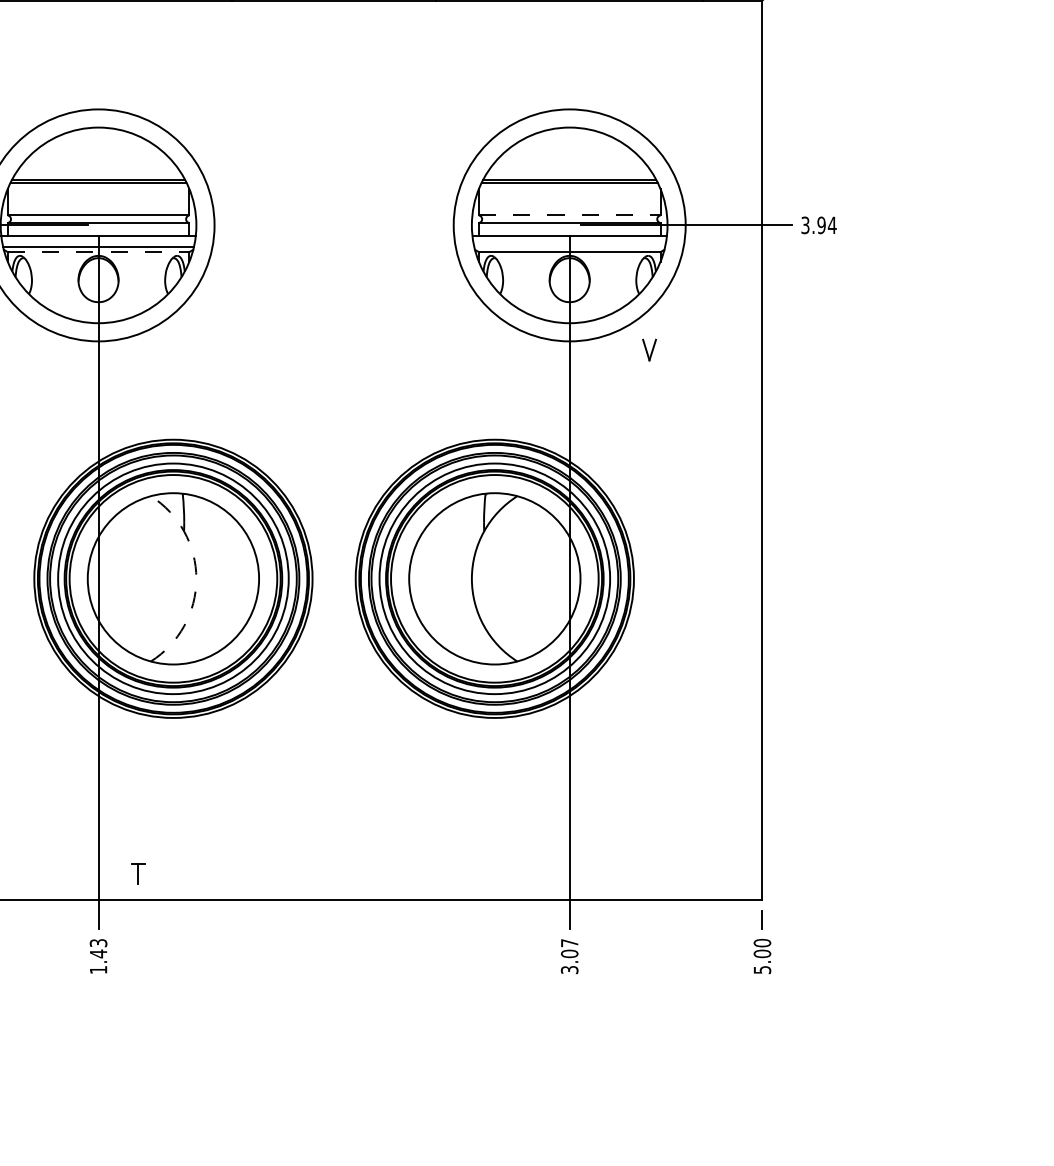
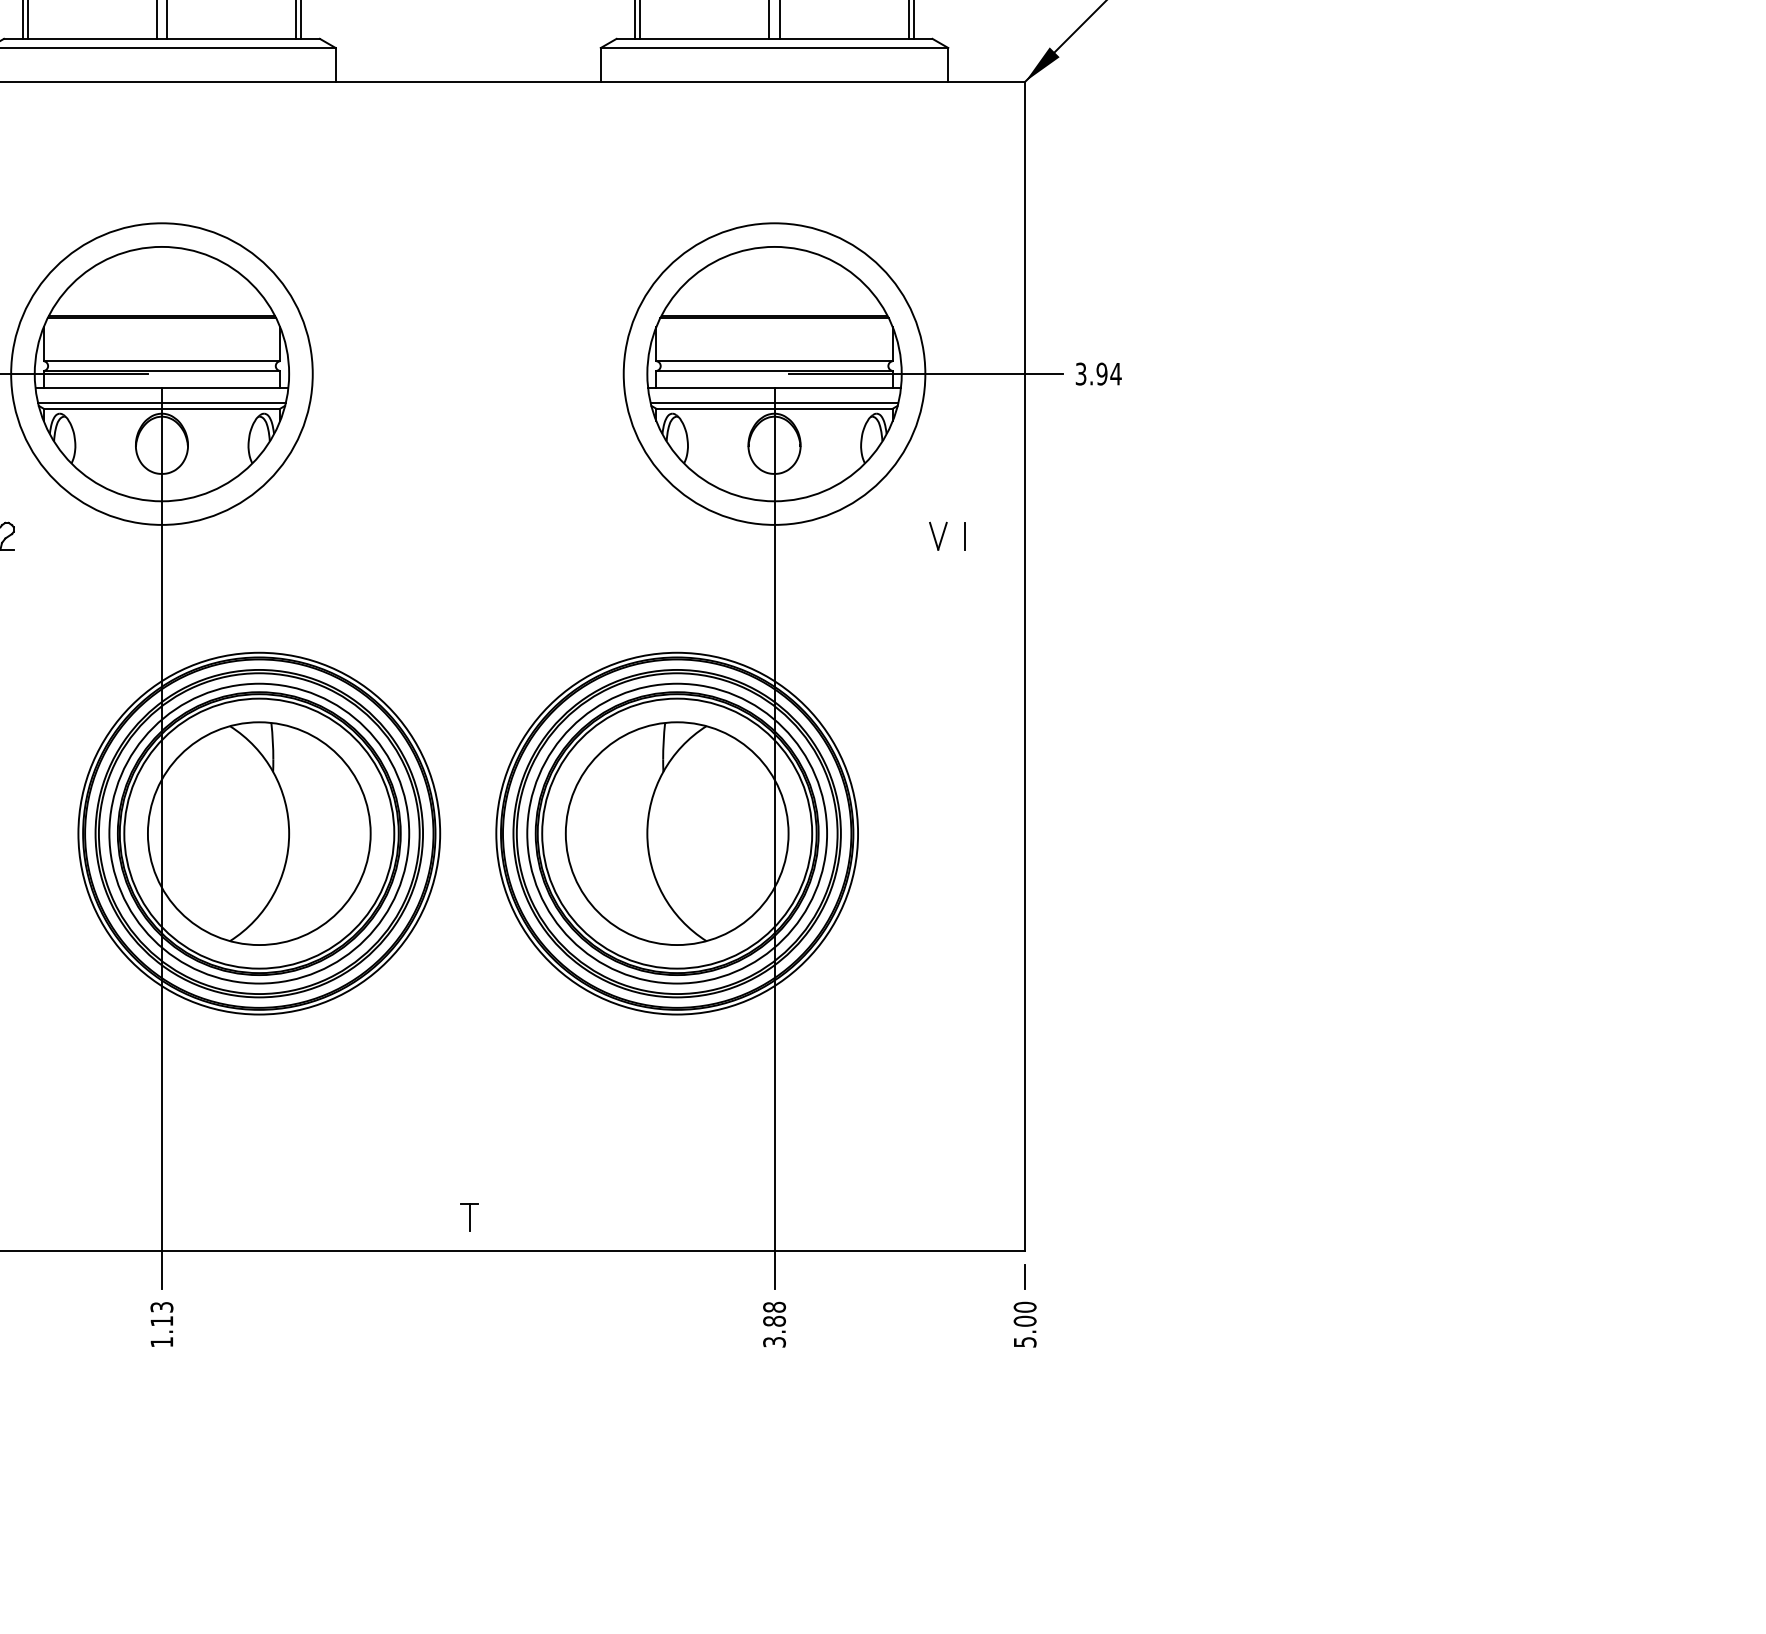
line: (570, 215) -> (775, 361), dashed -> solid
line: (569, 247) -> (774, 402), added
line: (98, 251) -> (162, 408), dashed -> solid
part: (649, 349) -> (938, 535), moved
line: (716, 349) -> (965, 535), added
arc: (196, 578) -> (289, 833), dashed -> solid
part: (138, 874) -> (469, 1217), moved
text: (569, 947) -> (774, 1313), 3.07 -> 3.88
text: (98, 954) -> (161, 1321), 1.43 -> 1.13

